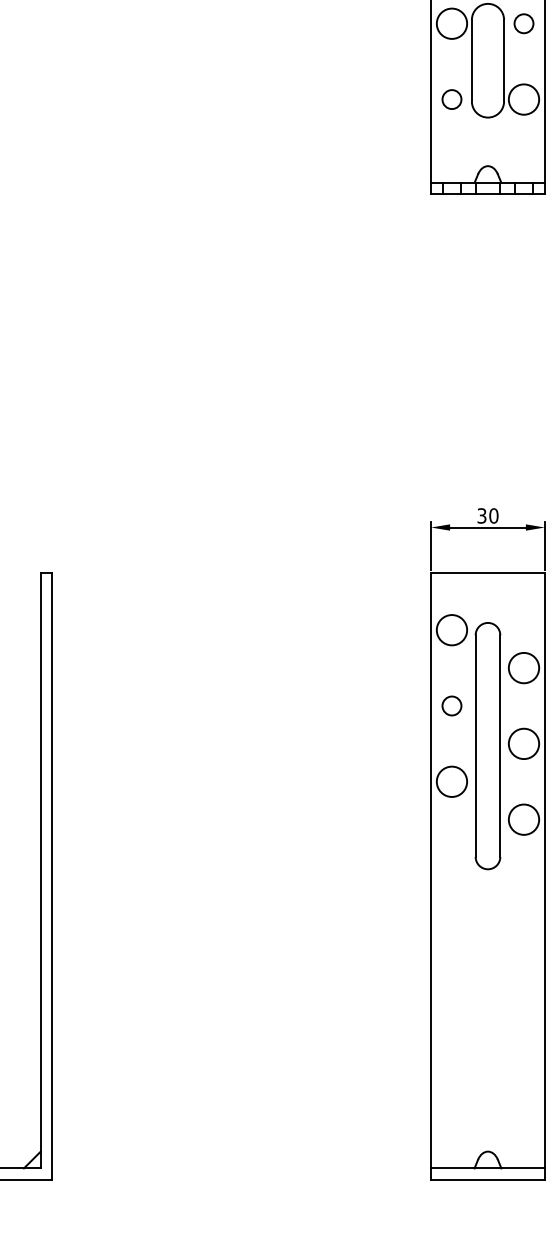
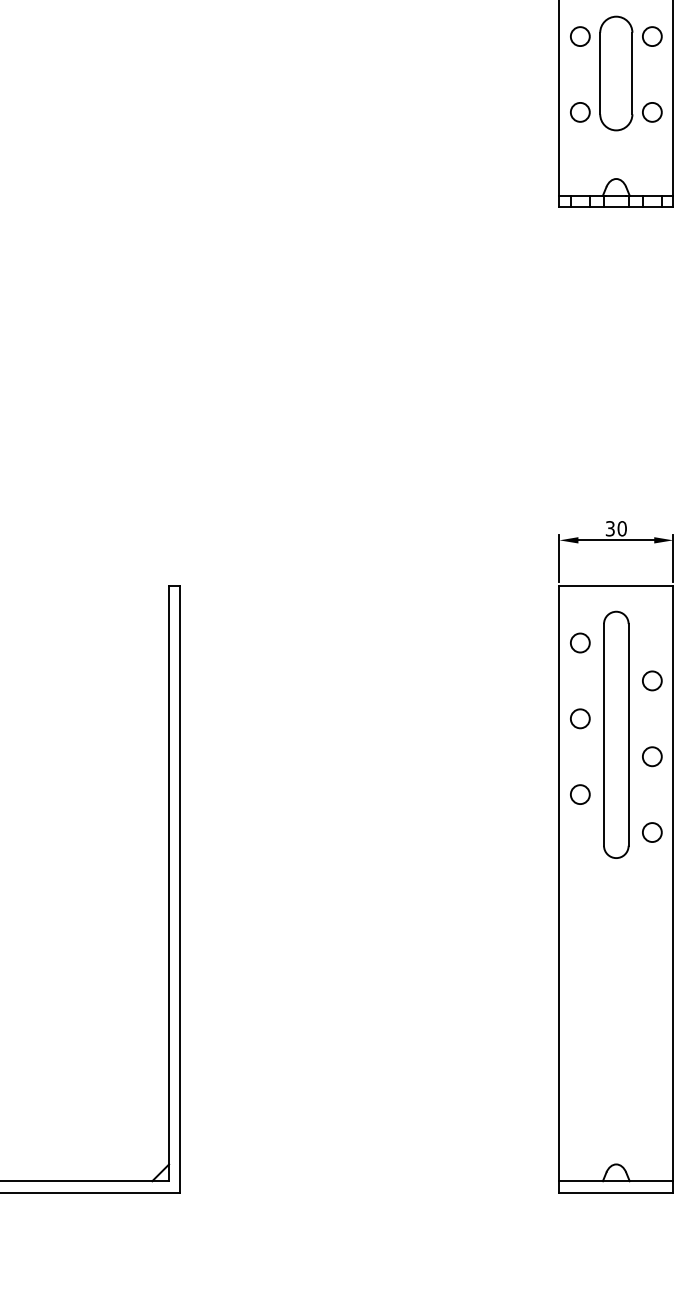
circle: (451, 23) -> (579, 36), size x0.62
circle: (523, 98) -> (651, 111), size x0.62
circle: (451, 629) -> (579, 642), size x0.62
circle: (523, 667) -> (651, 680), size x0.62
circle: (523, 743) -> (651, 756), size x0.62
part: (488, 745) -> (616, 734), moved
circle: (451, 781) -> (579, 794), size x0.62
circle: (523, 819) -> (651, 832), size x0.62

